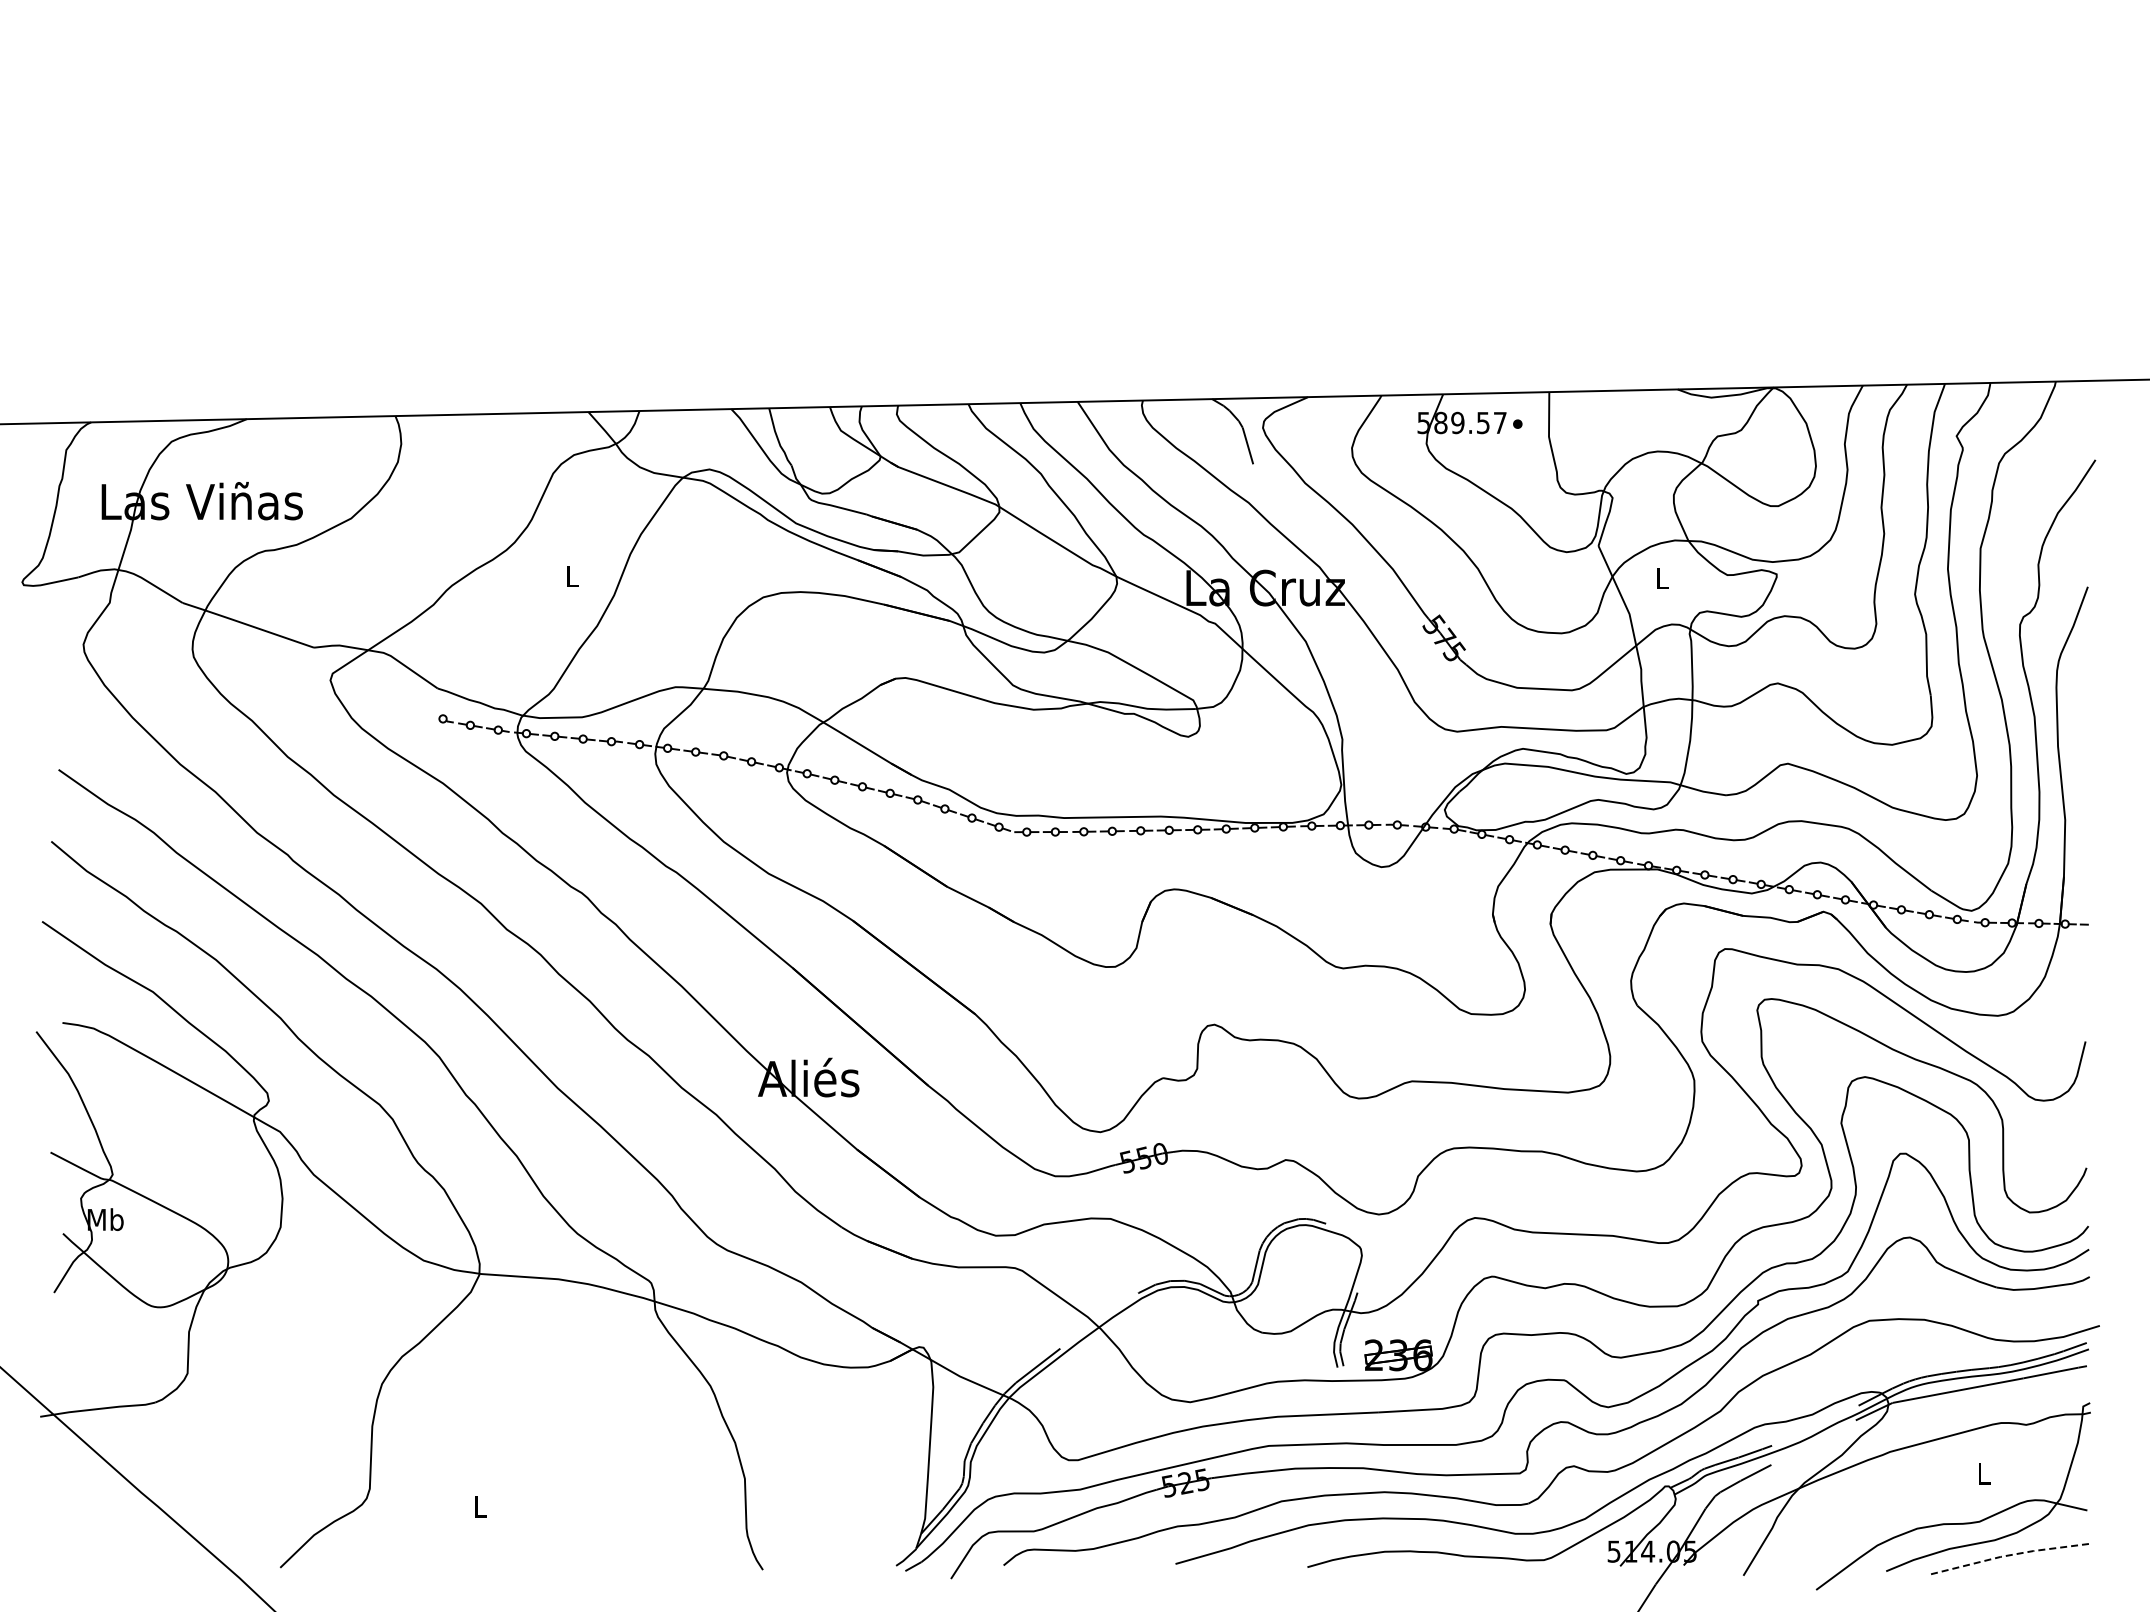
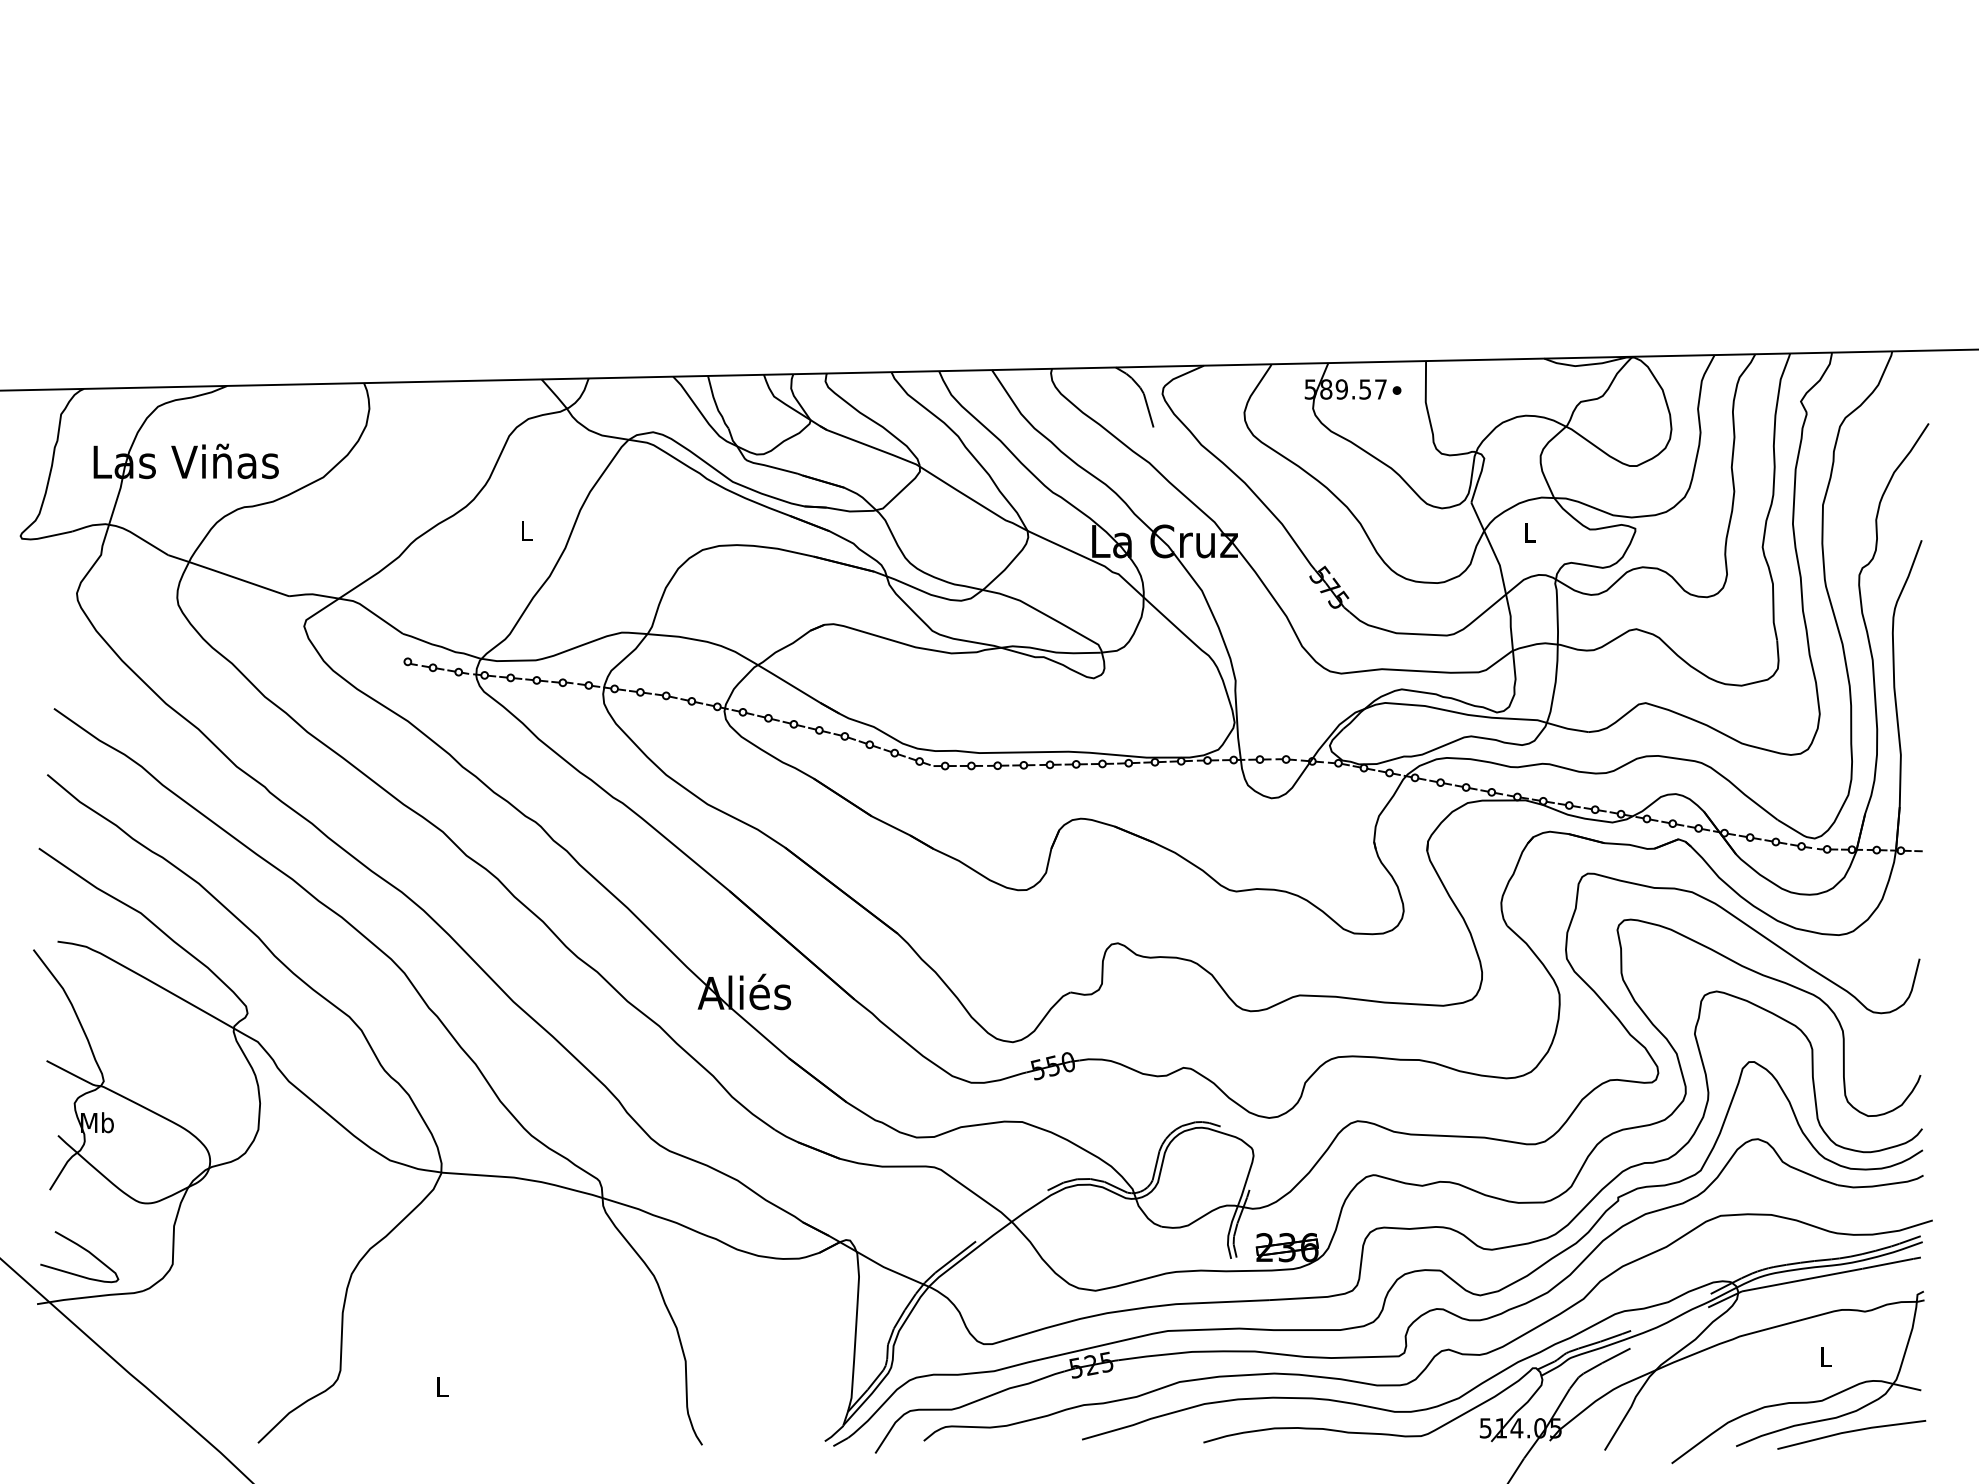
curve: (90, 1357) -> (83, 1249), added
line: (2011, 1555) -> (1851, 1431), dashed -> solid

